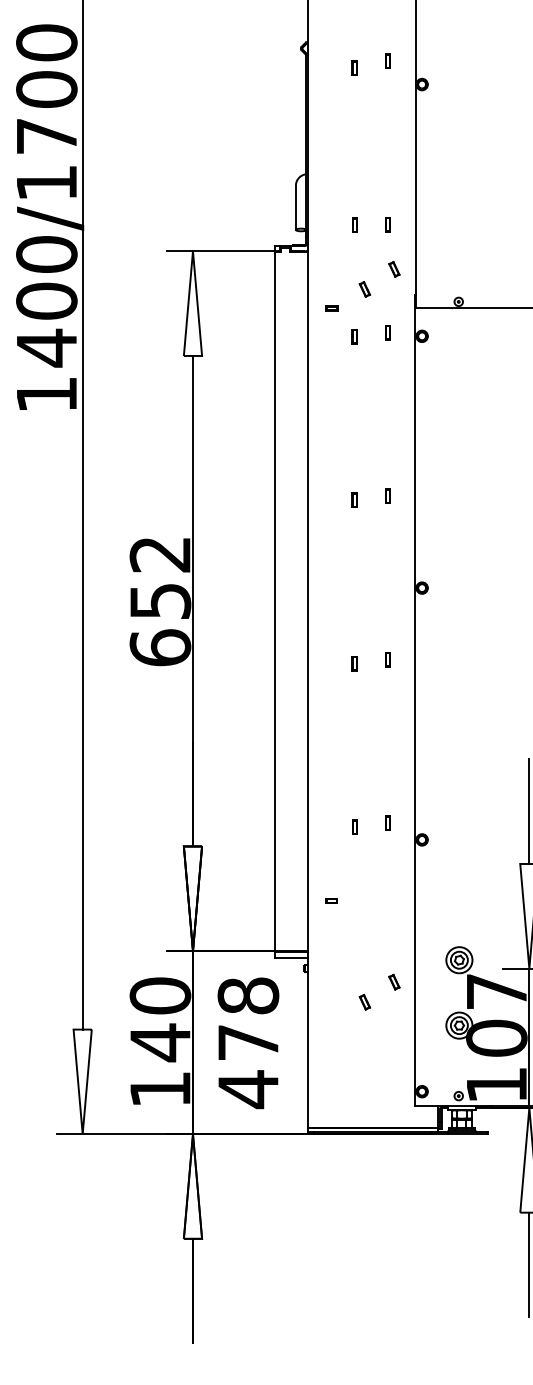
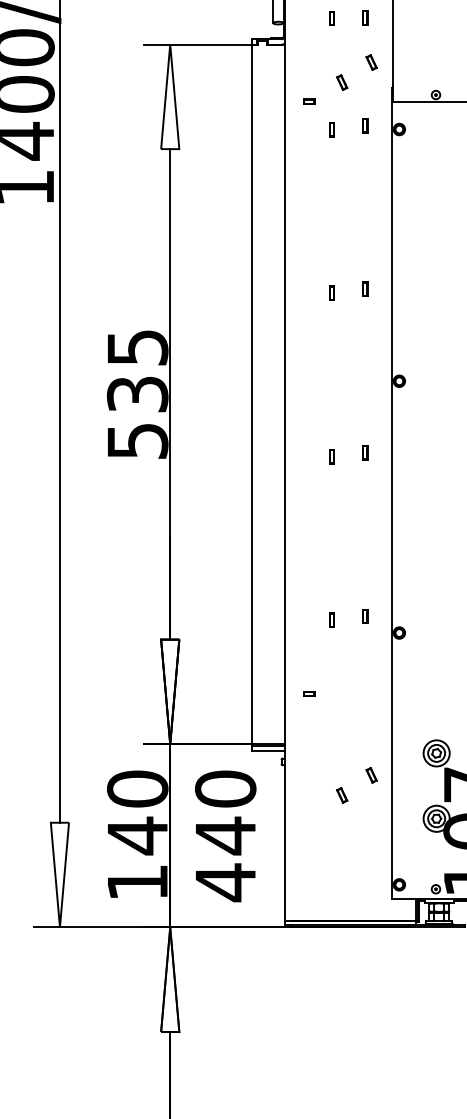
text: (160, 601) -> (137, 394), 652 -> 535
text: (248, 1019) -> (225, 812), 478 -> 440

